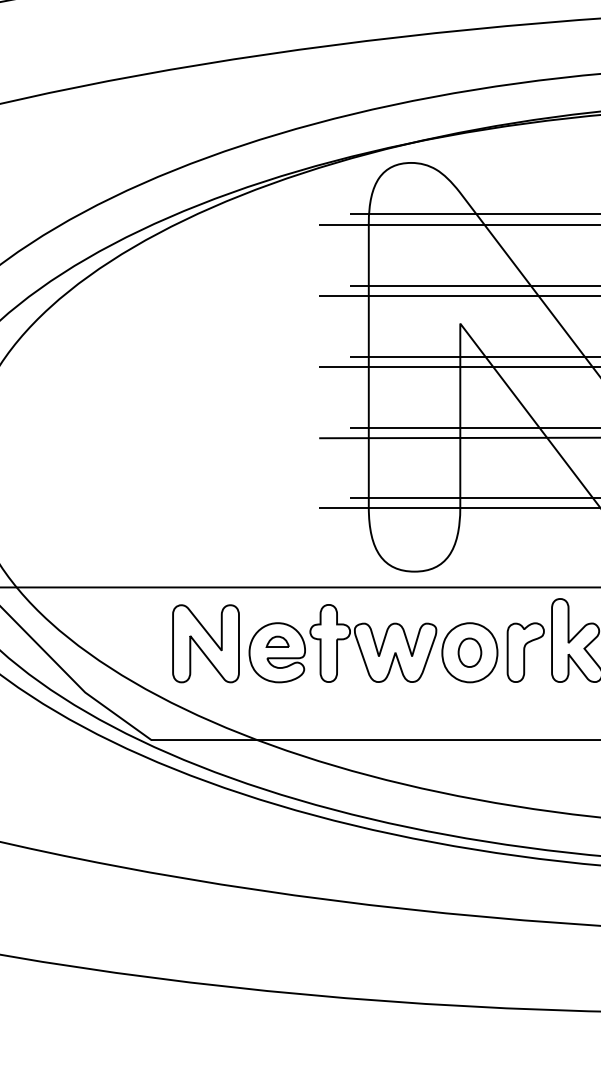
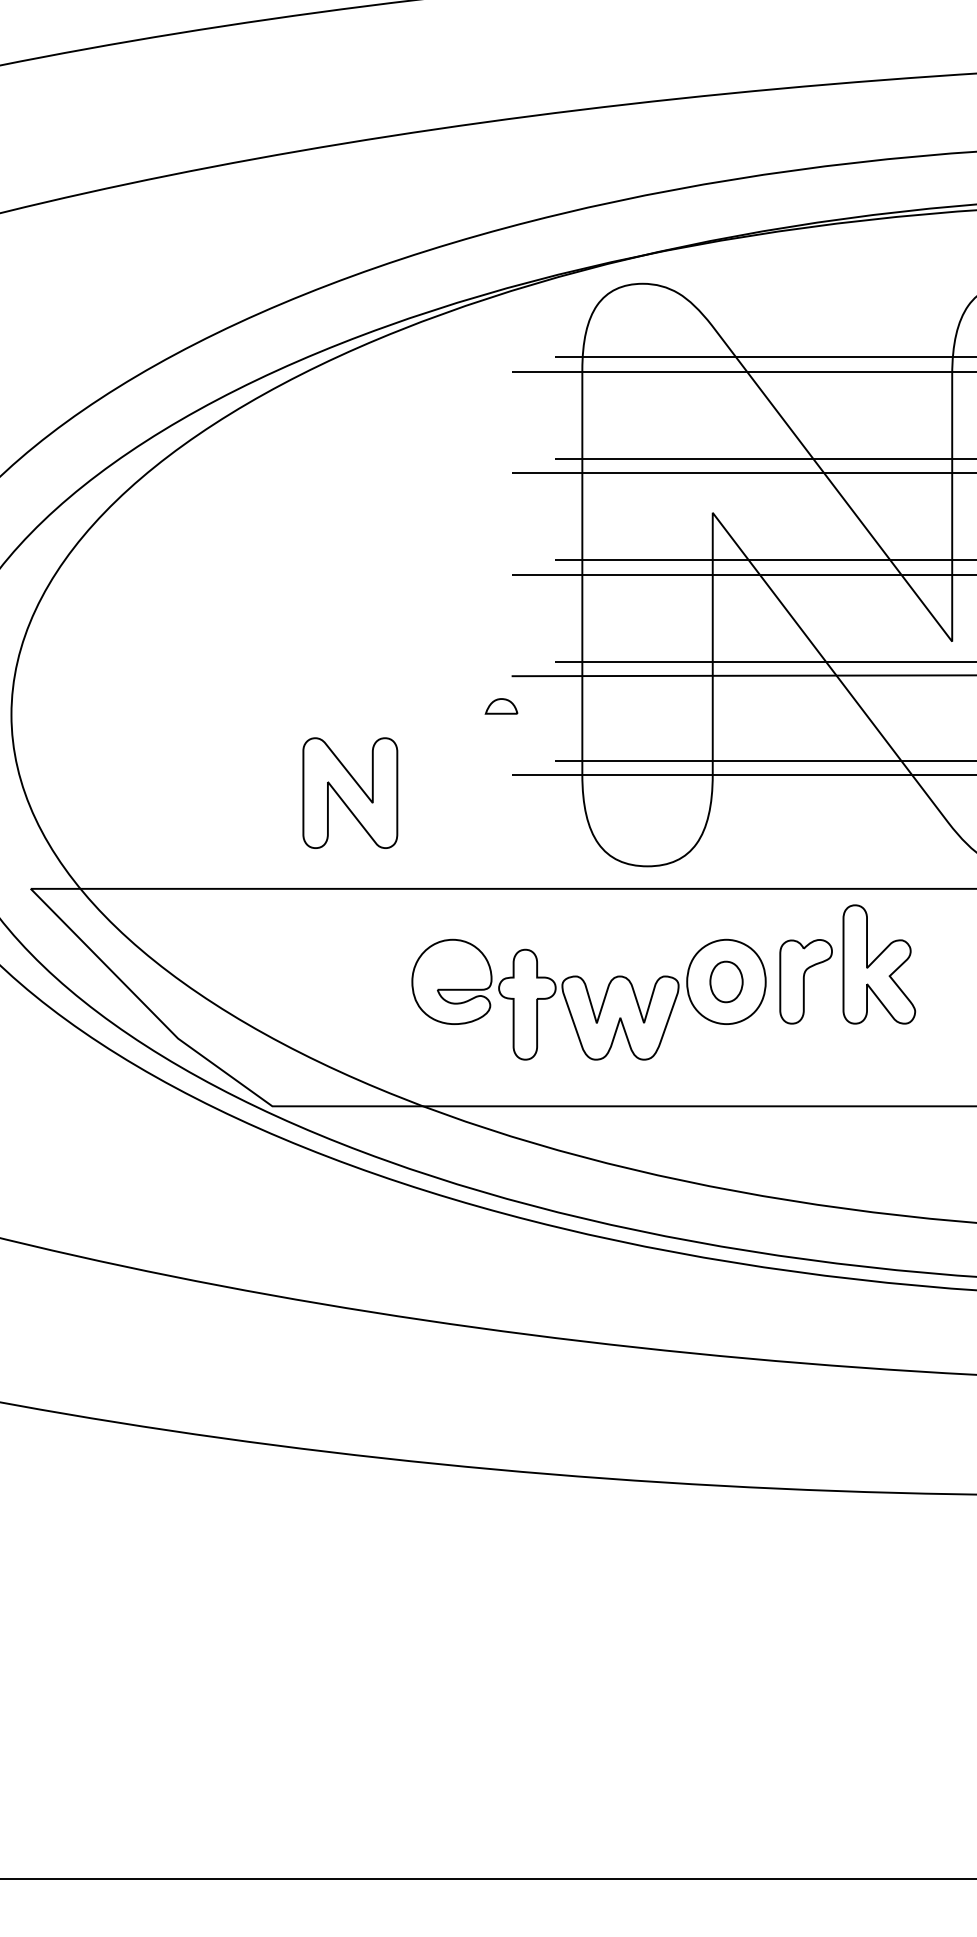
part: (277, 641) -> (501, 706), moved
part: (206, 643) -> (350, 792), moved
part: (373, 643) -> (588, 1004), moved

